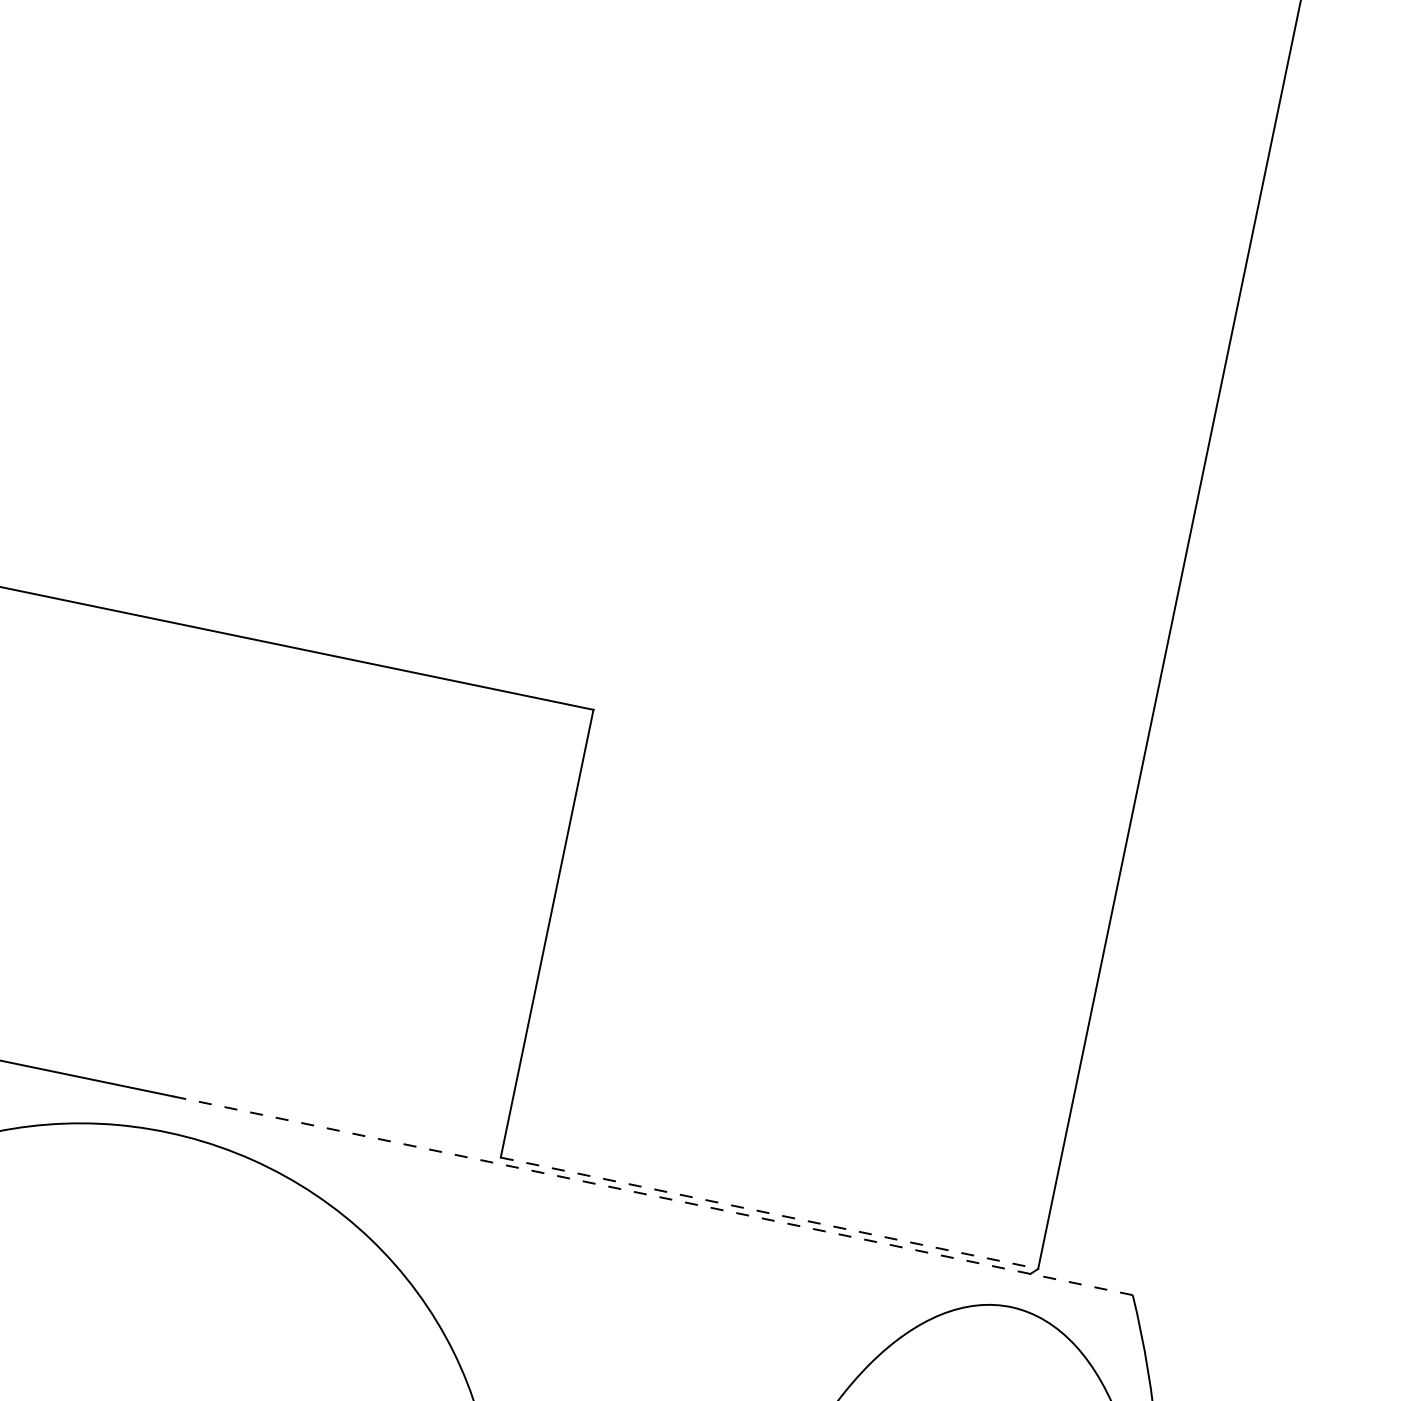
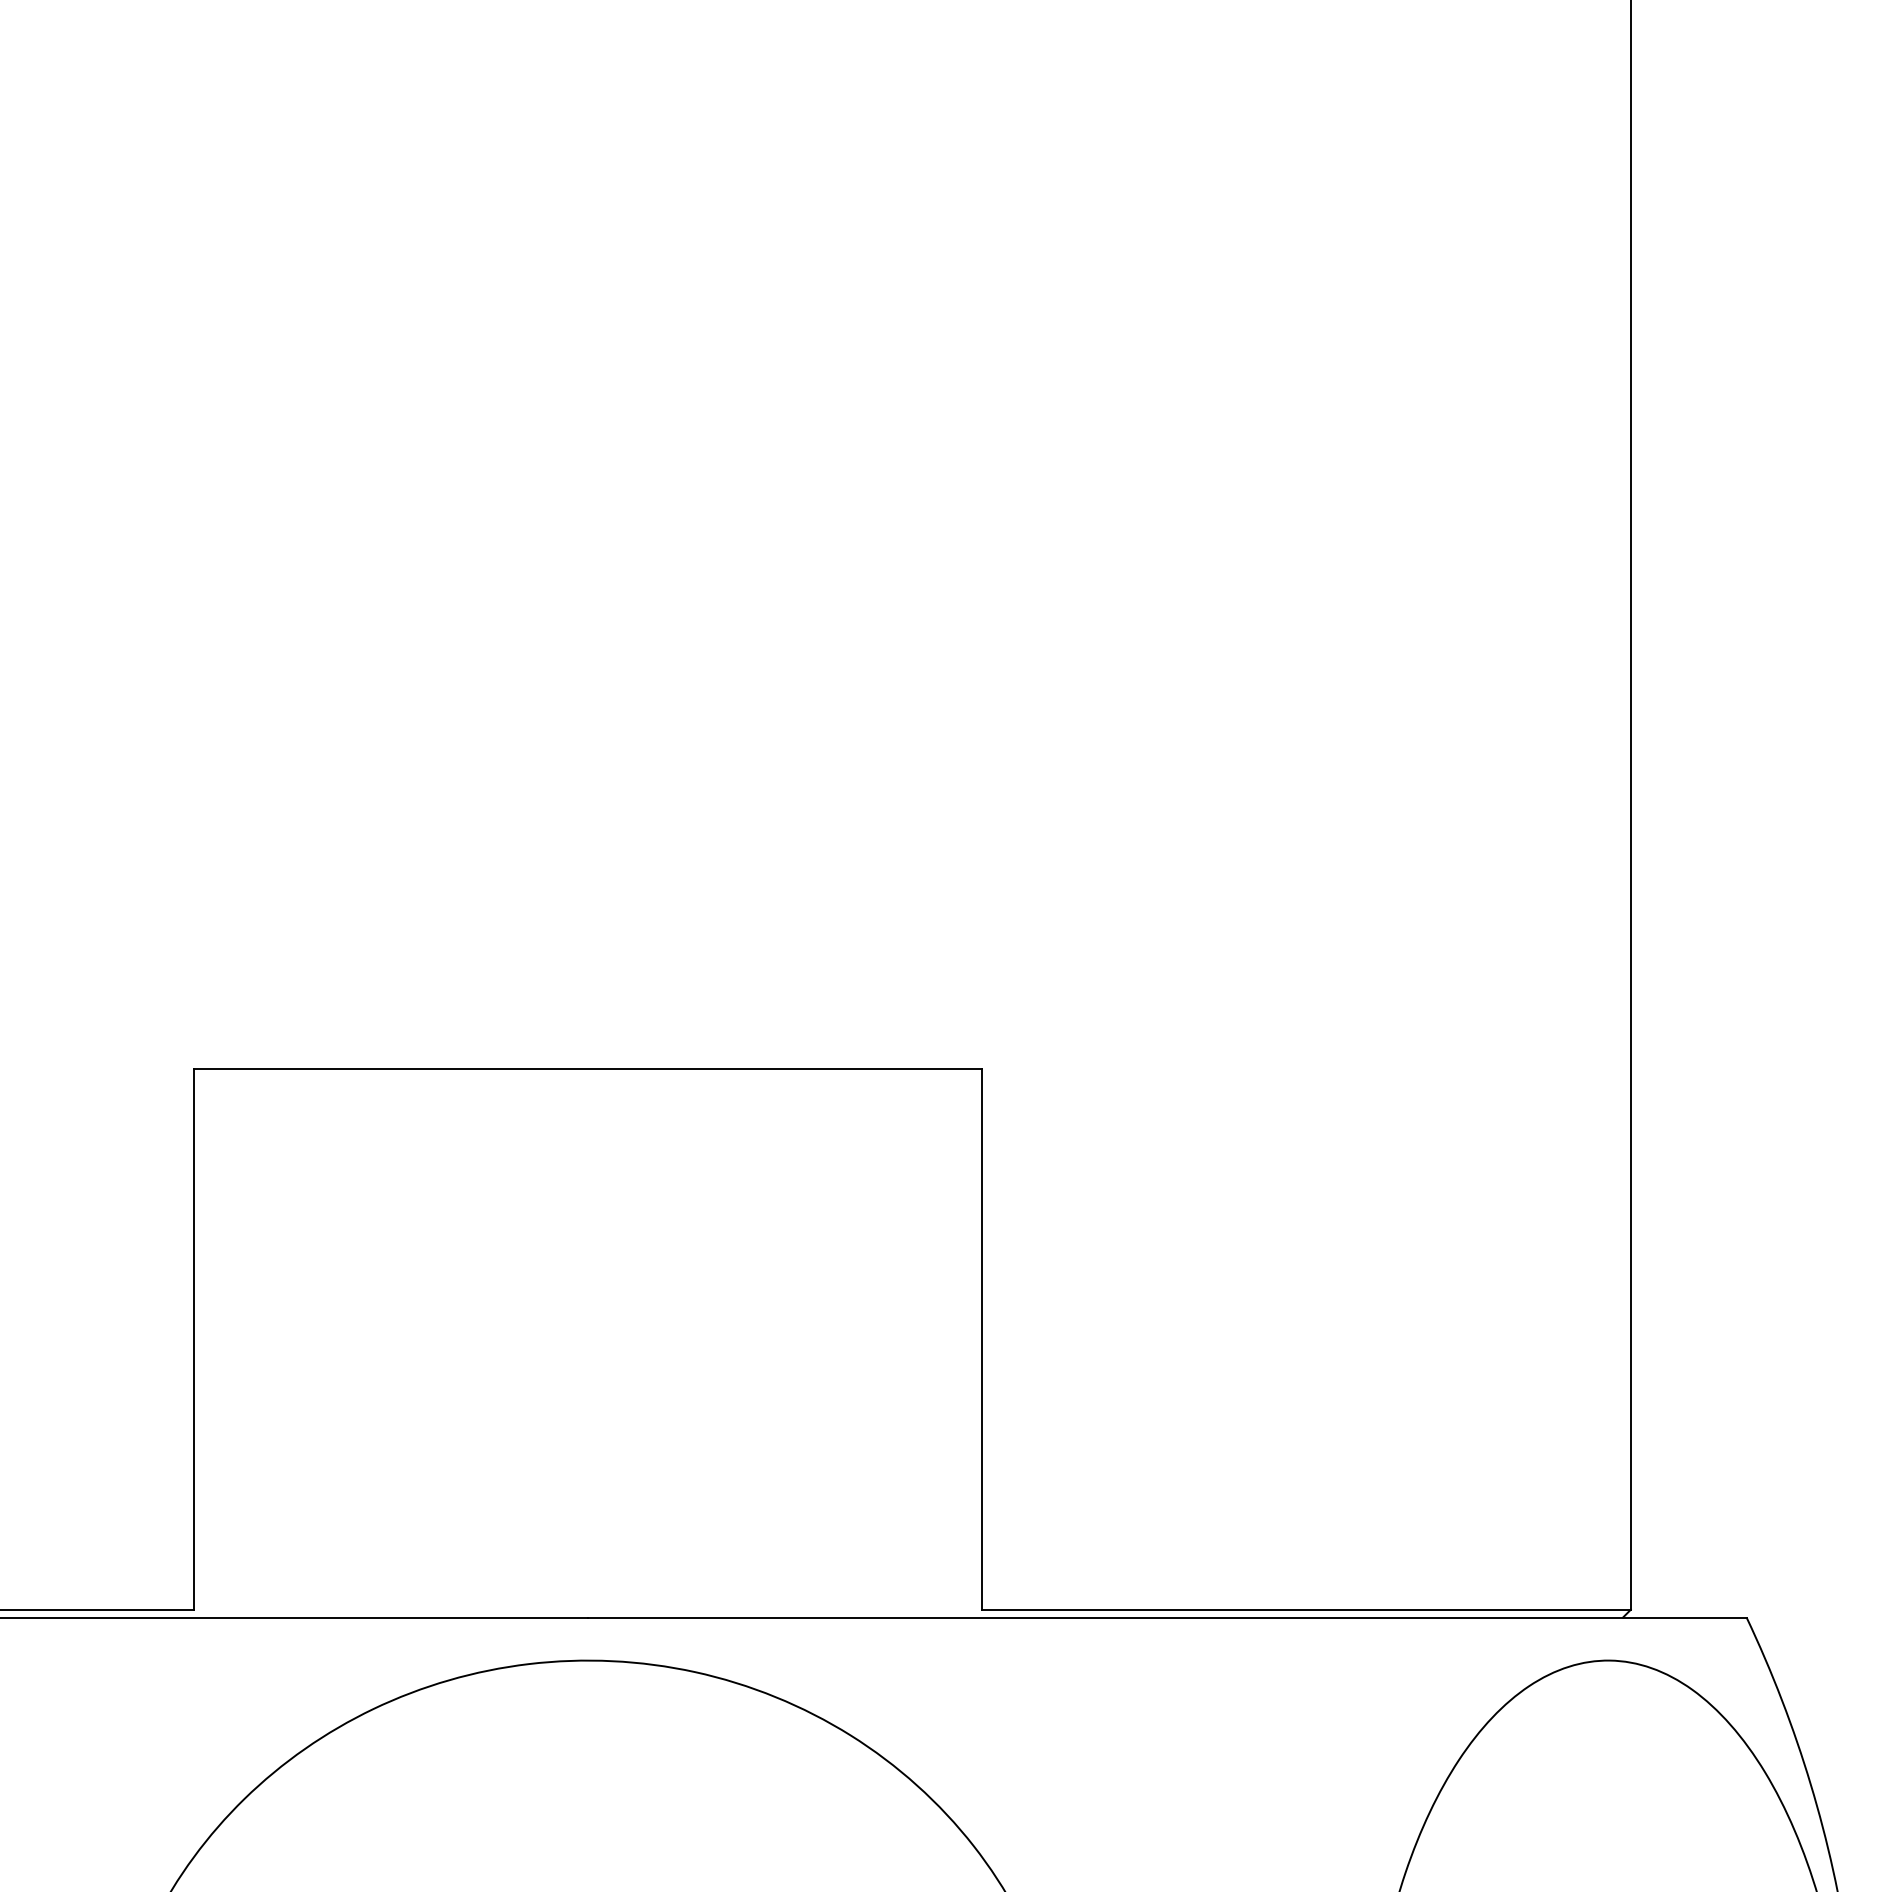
line: (652, 1195) -> (1166, 1617), dashed -> solid
line: (769, 1213) -> (1306, 1609), dashed -> solid

